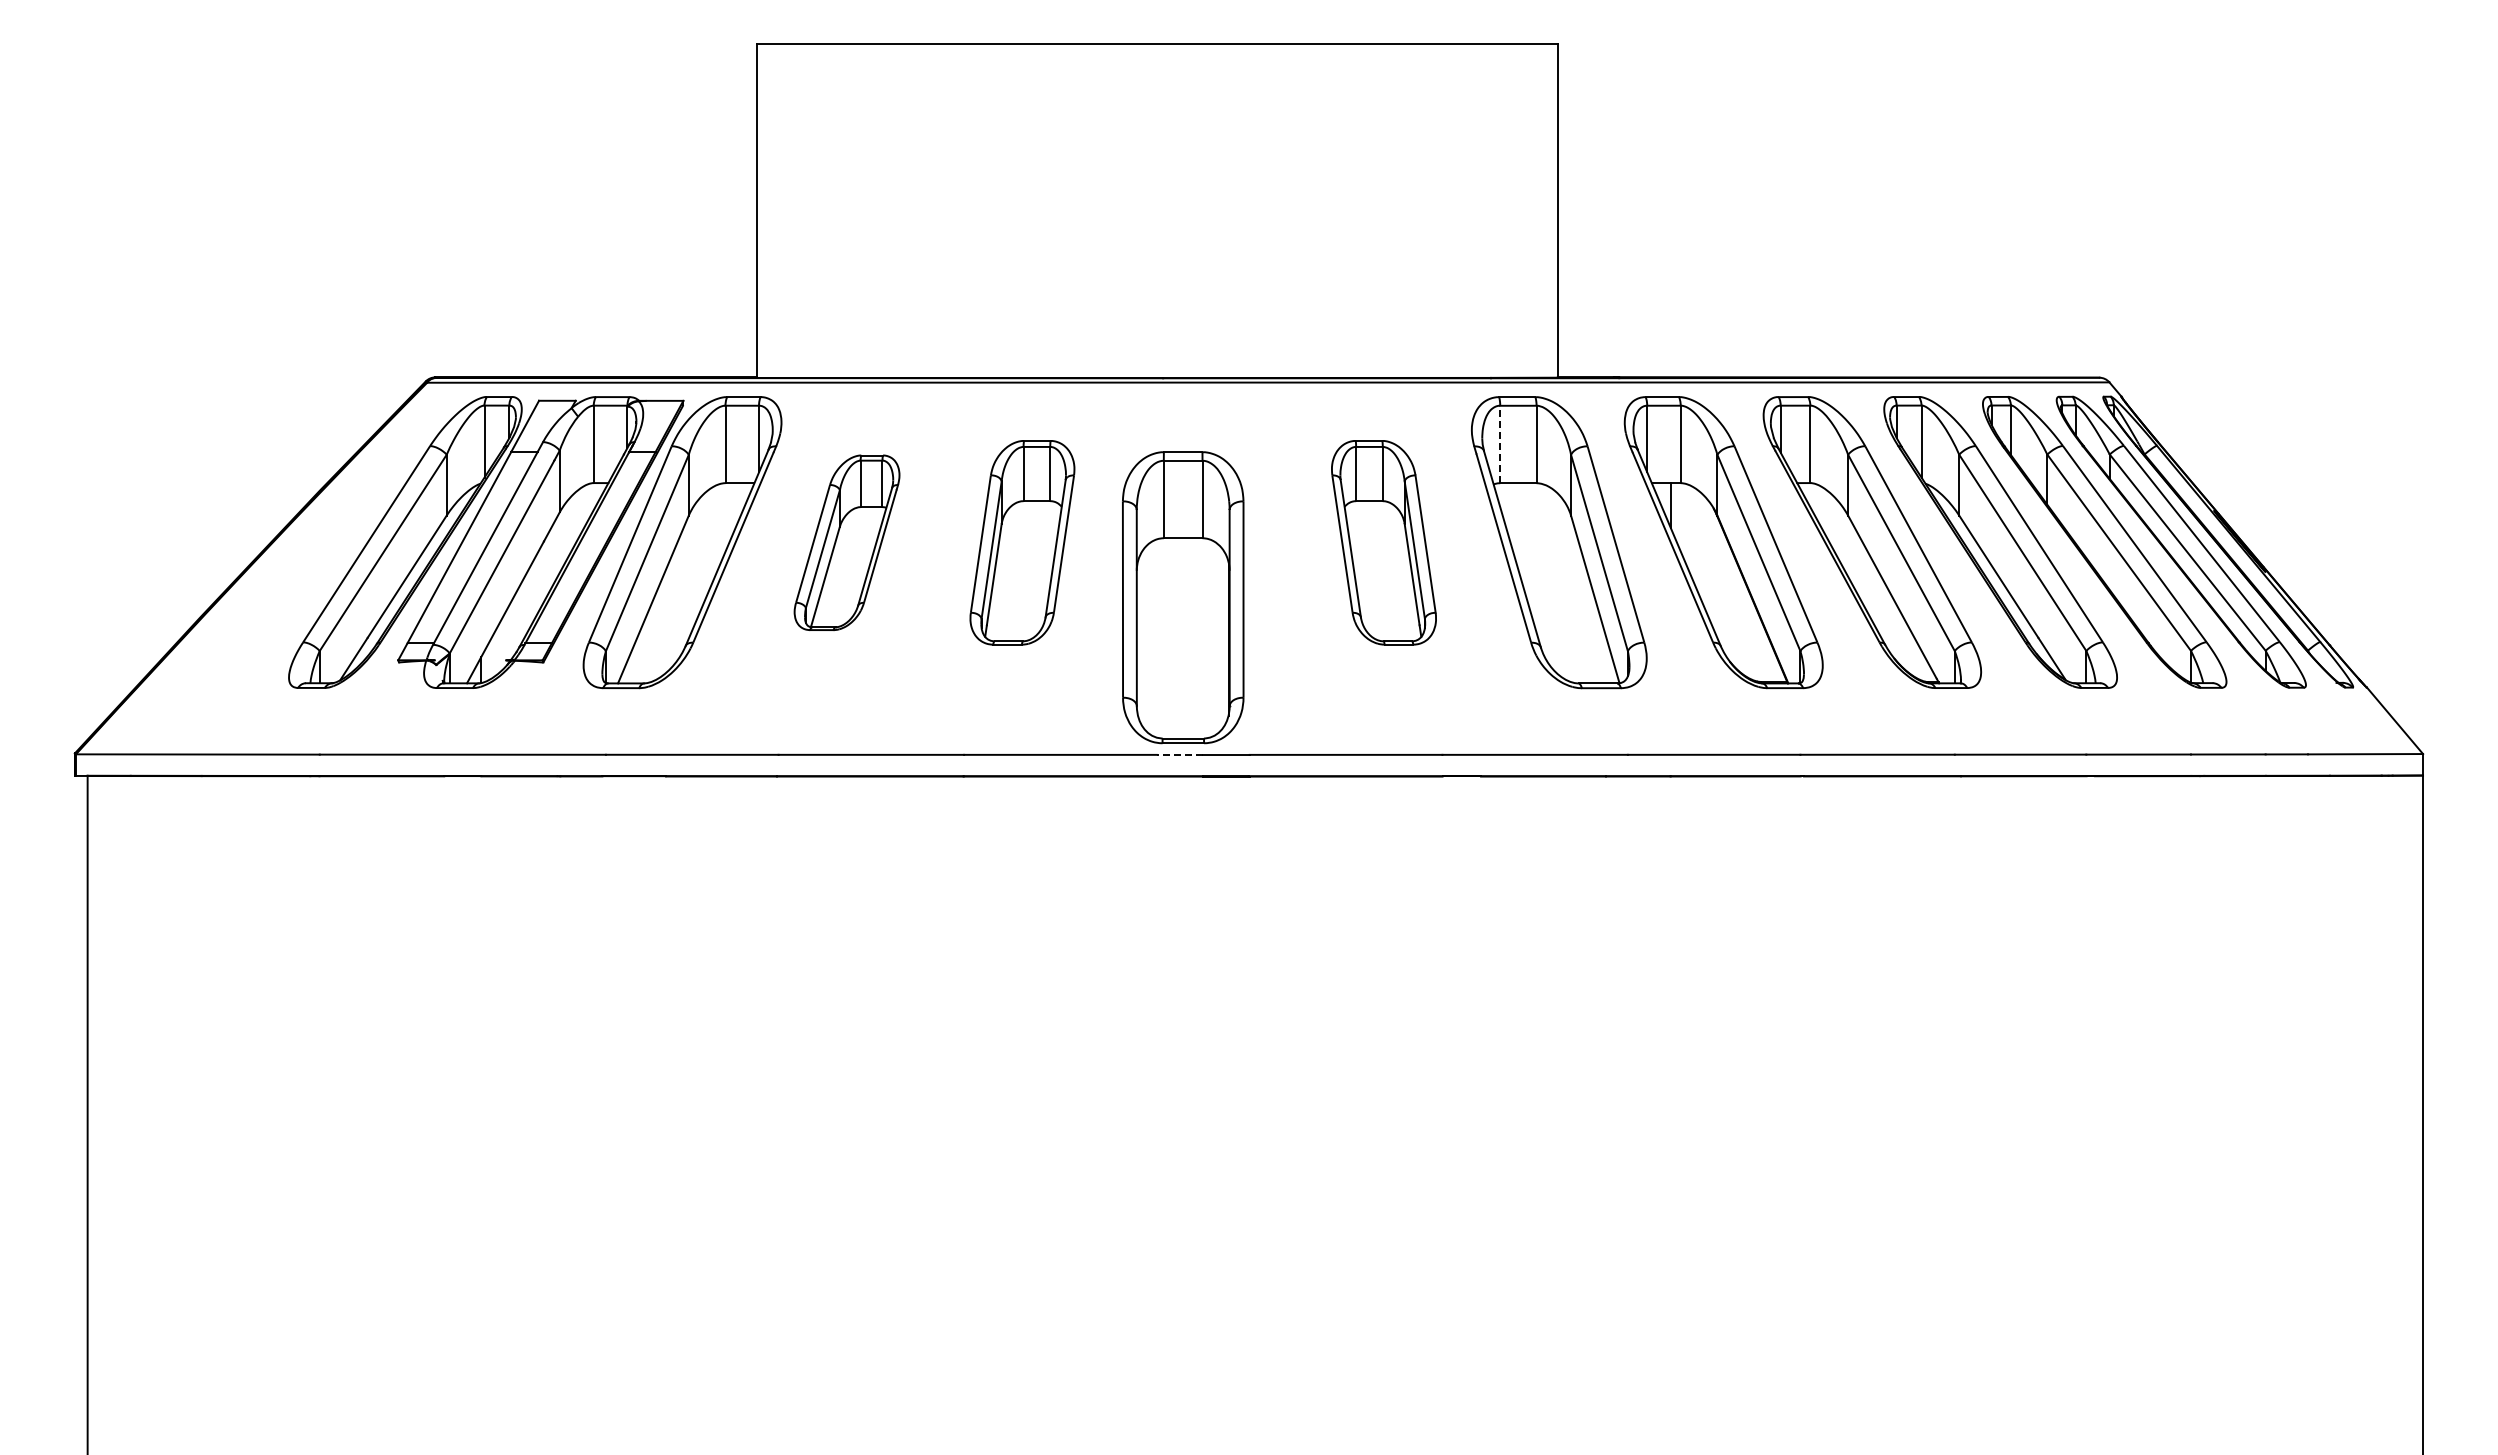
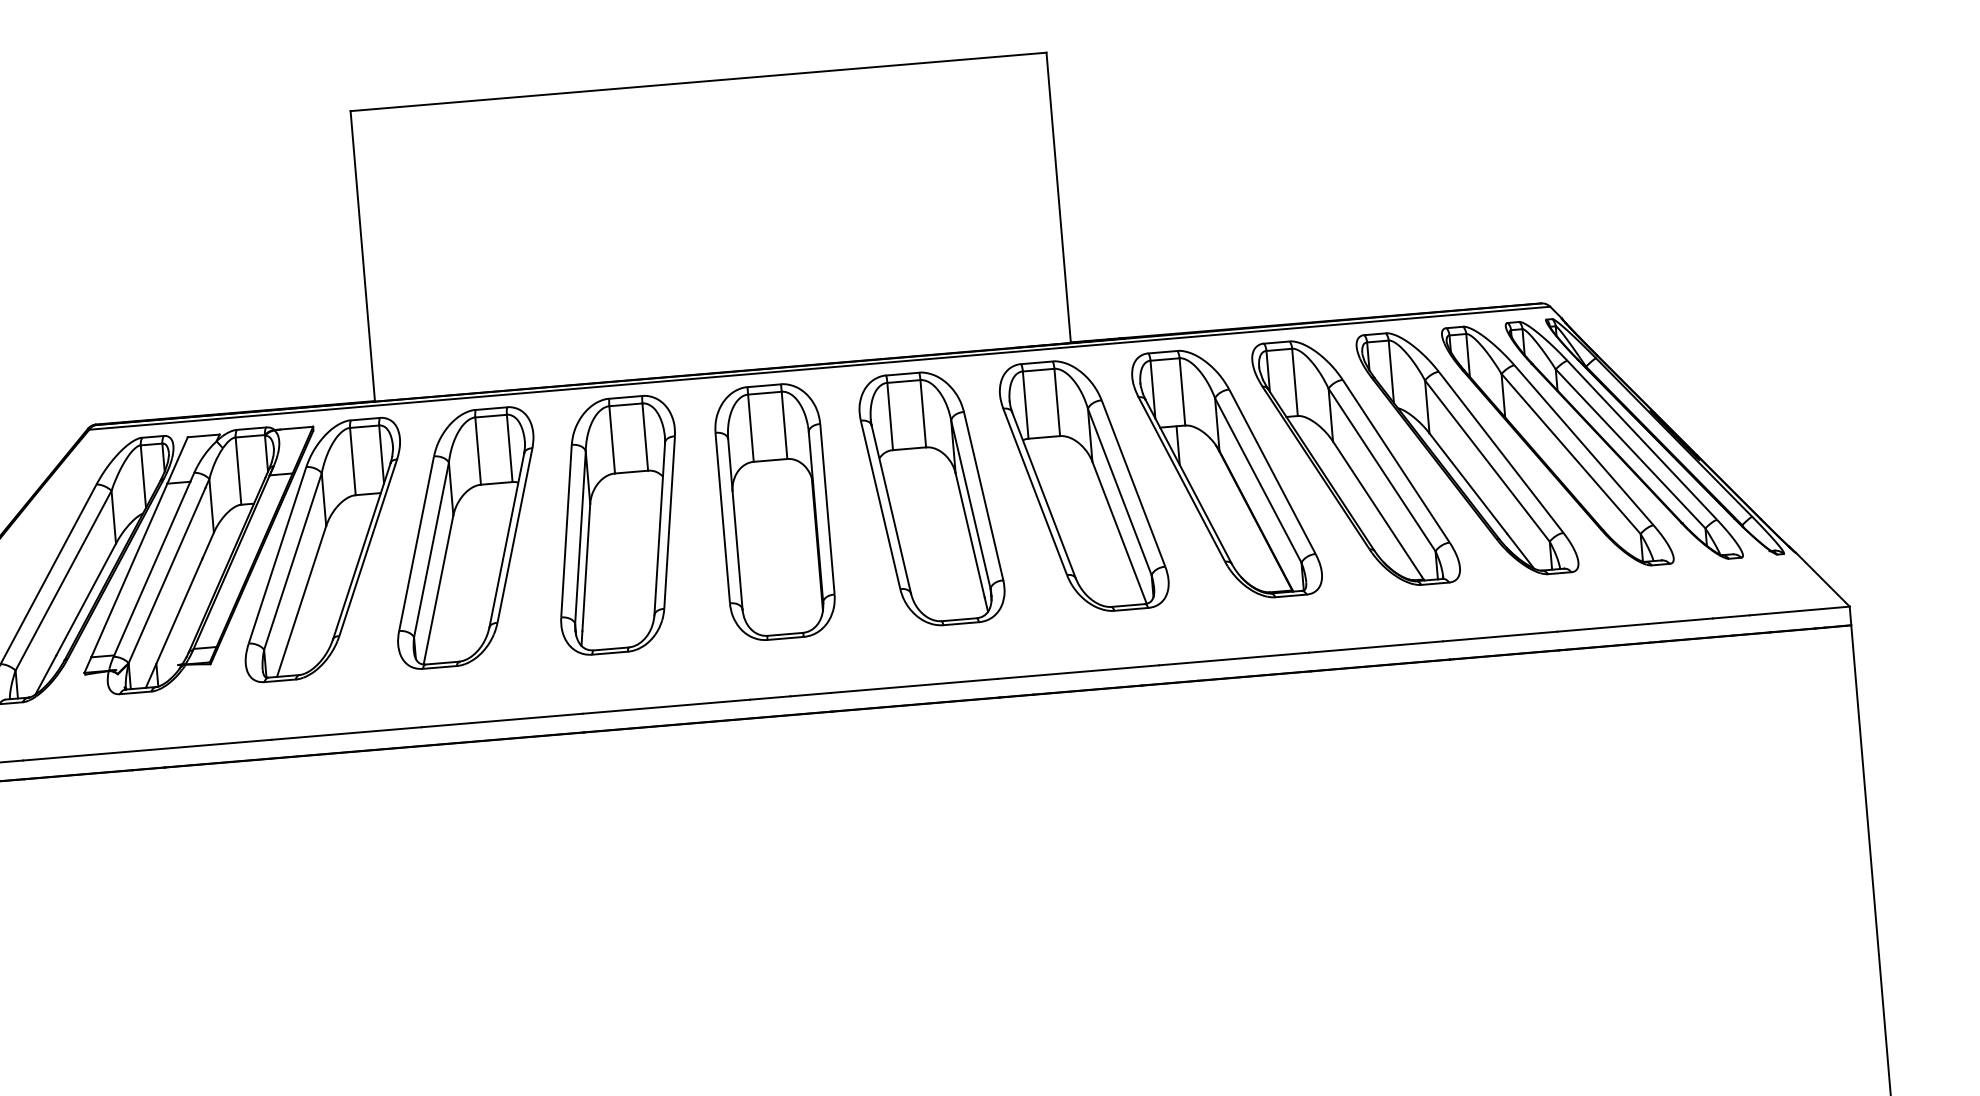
line: (1500, 444) -> (1025, 405), dashed -> solid
part: (846, 542) -> (465, 537), size x1.67
part: (1022, 542) -> (617, 525), size x1.43
part: (1383, 542) -> (931, 498), size x1.43
part: (1183, 597) -> (775, 511), moved
line: (1179, 754) -> (769, 697), dashed -> solid

